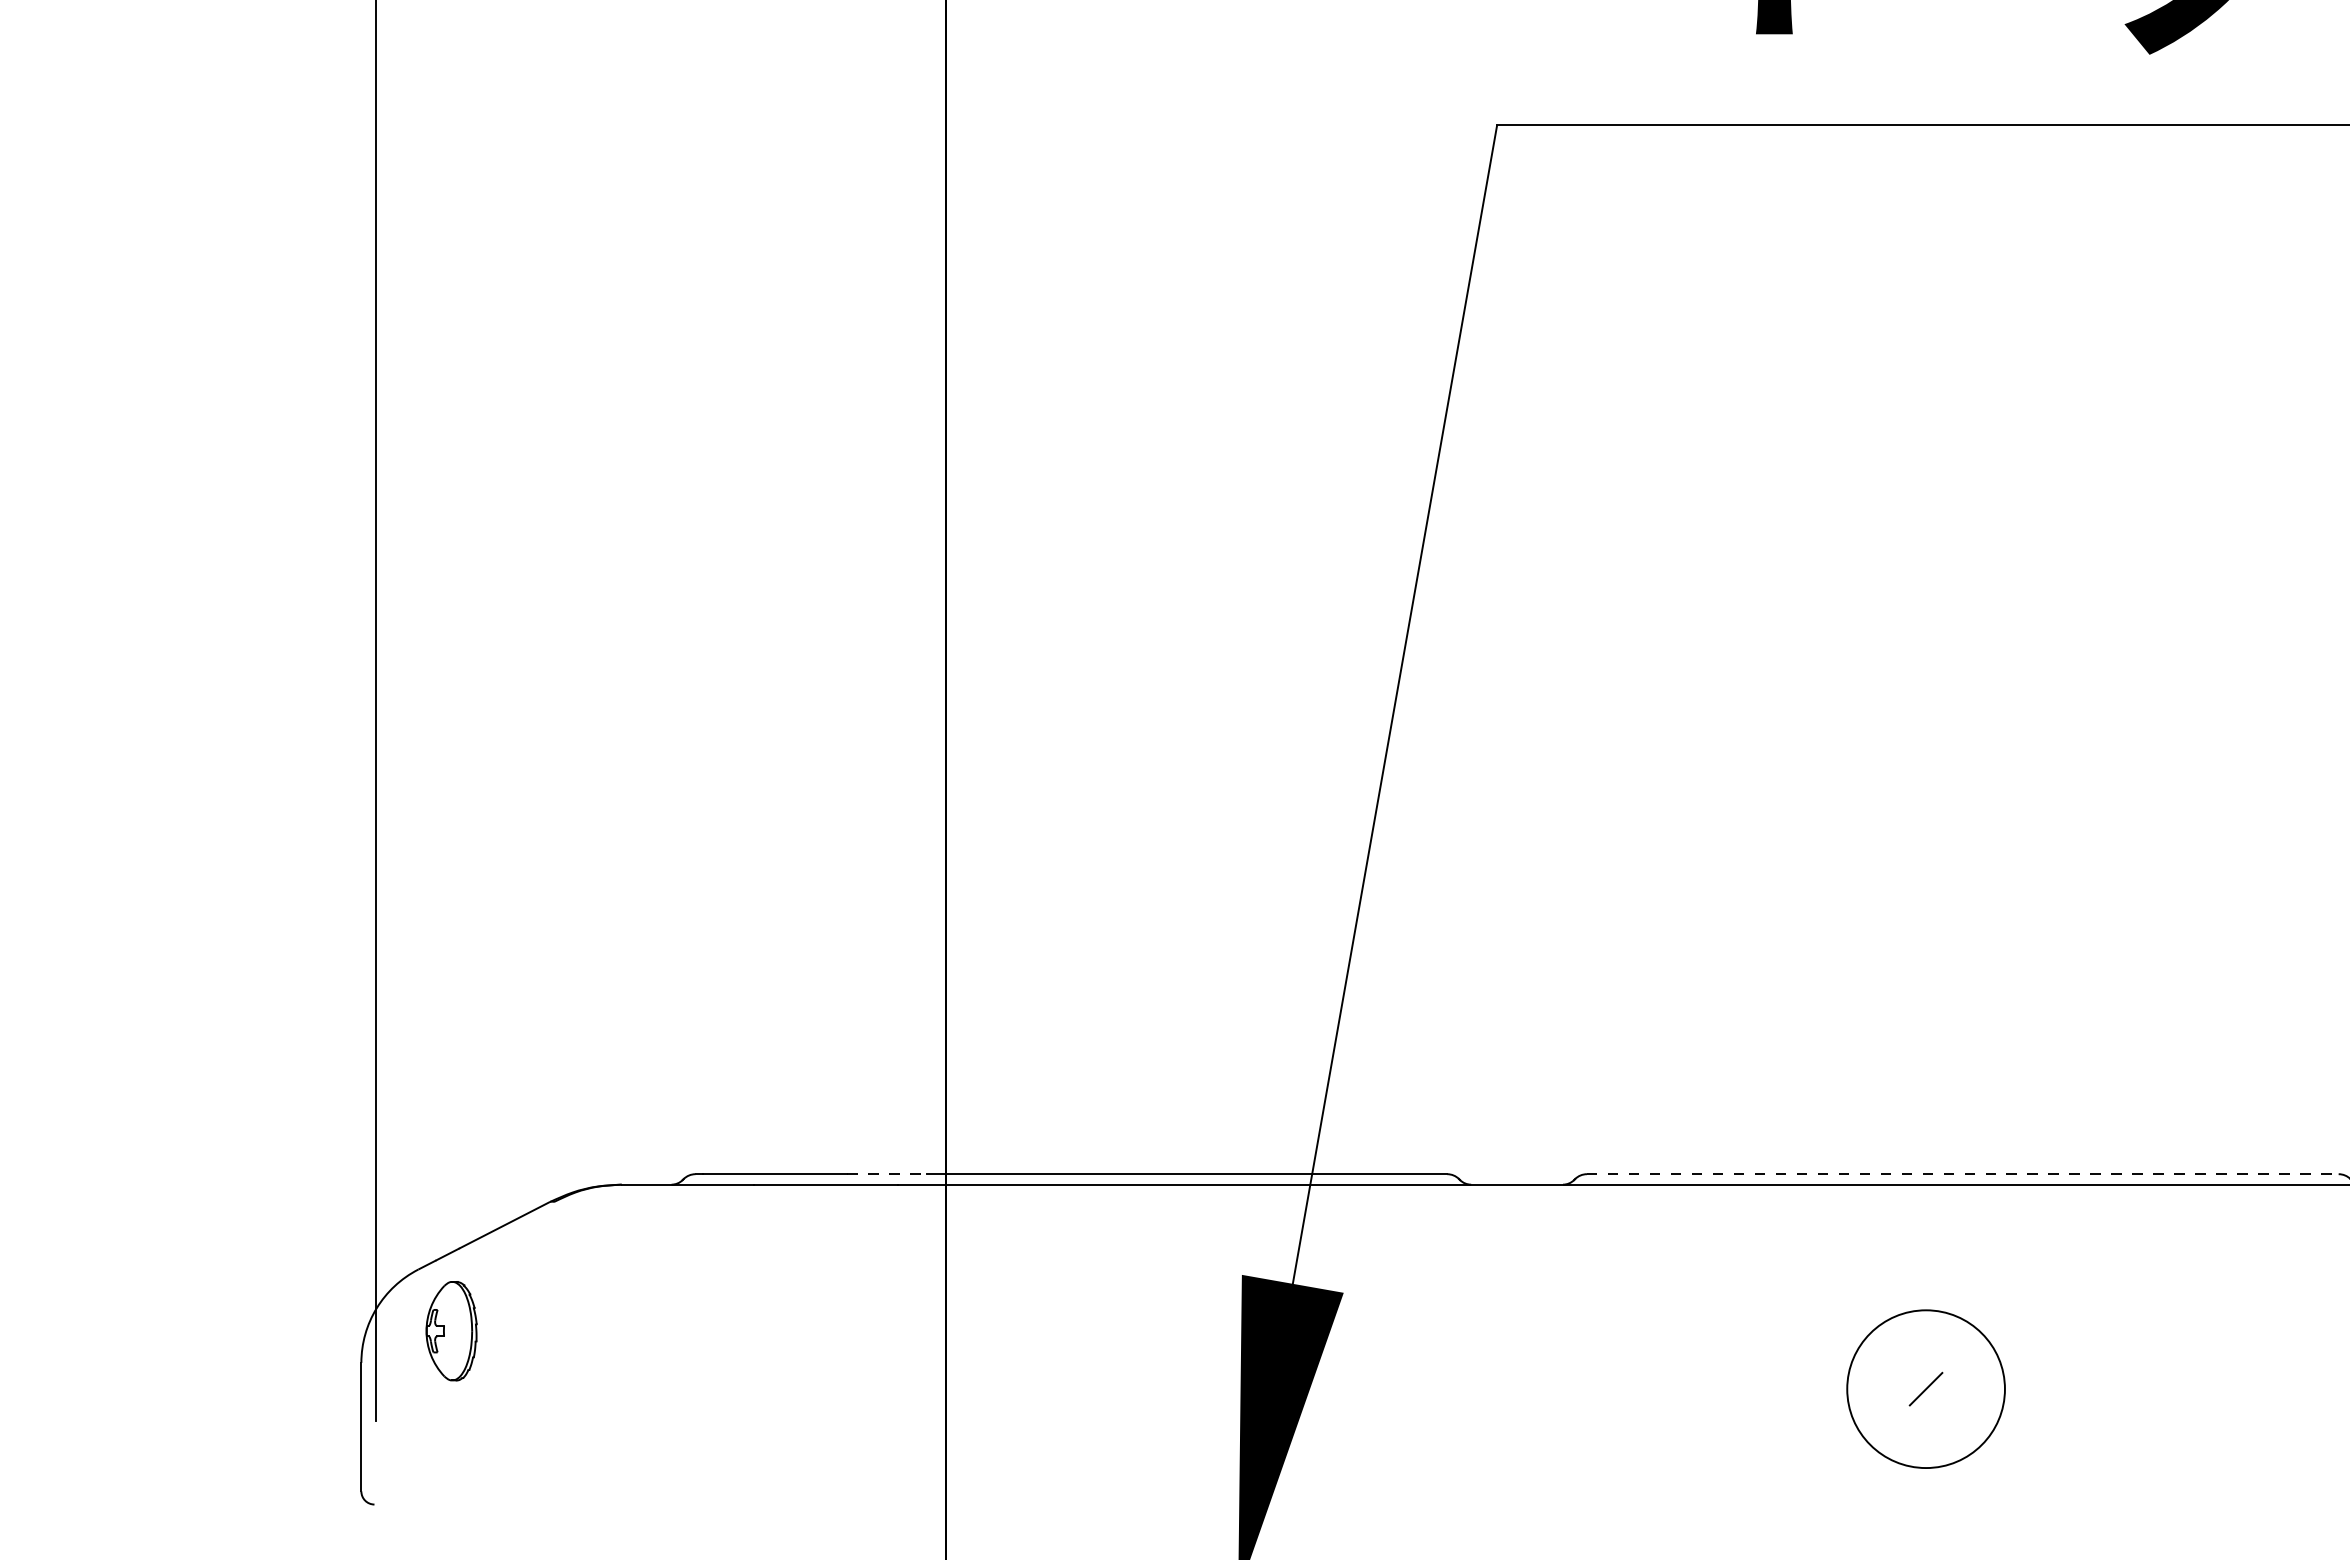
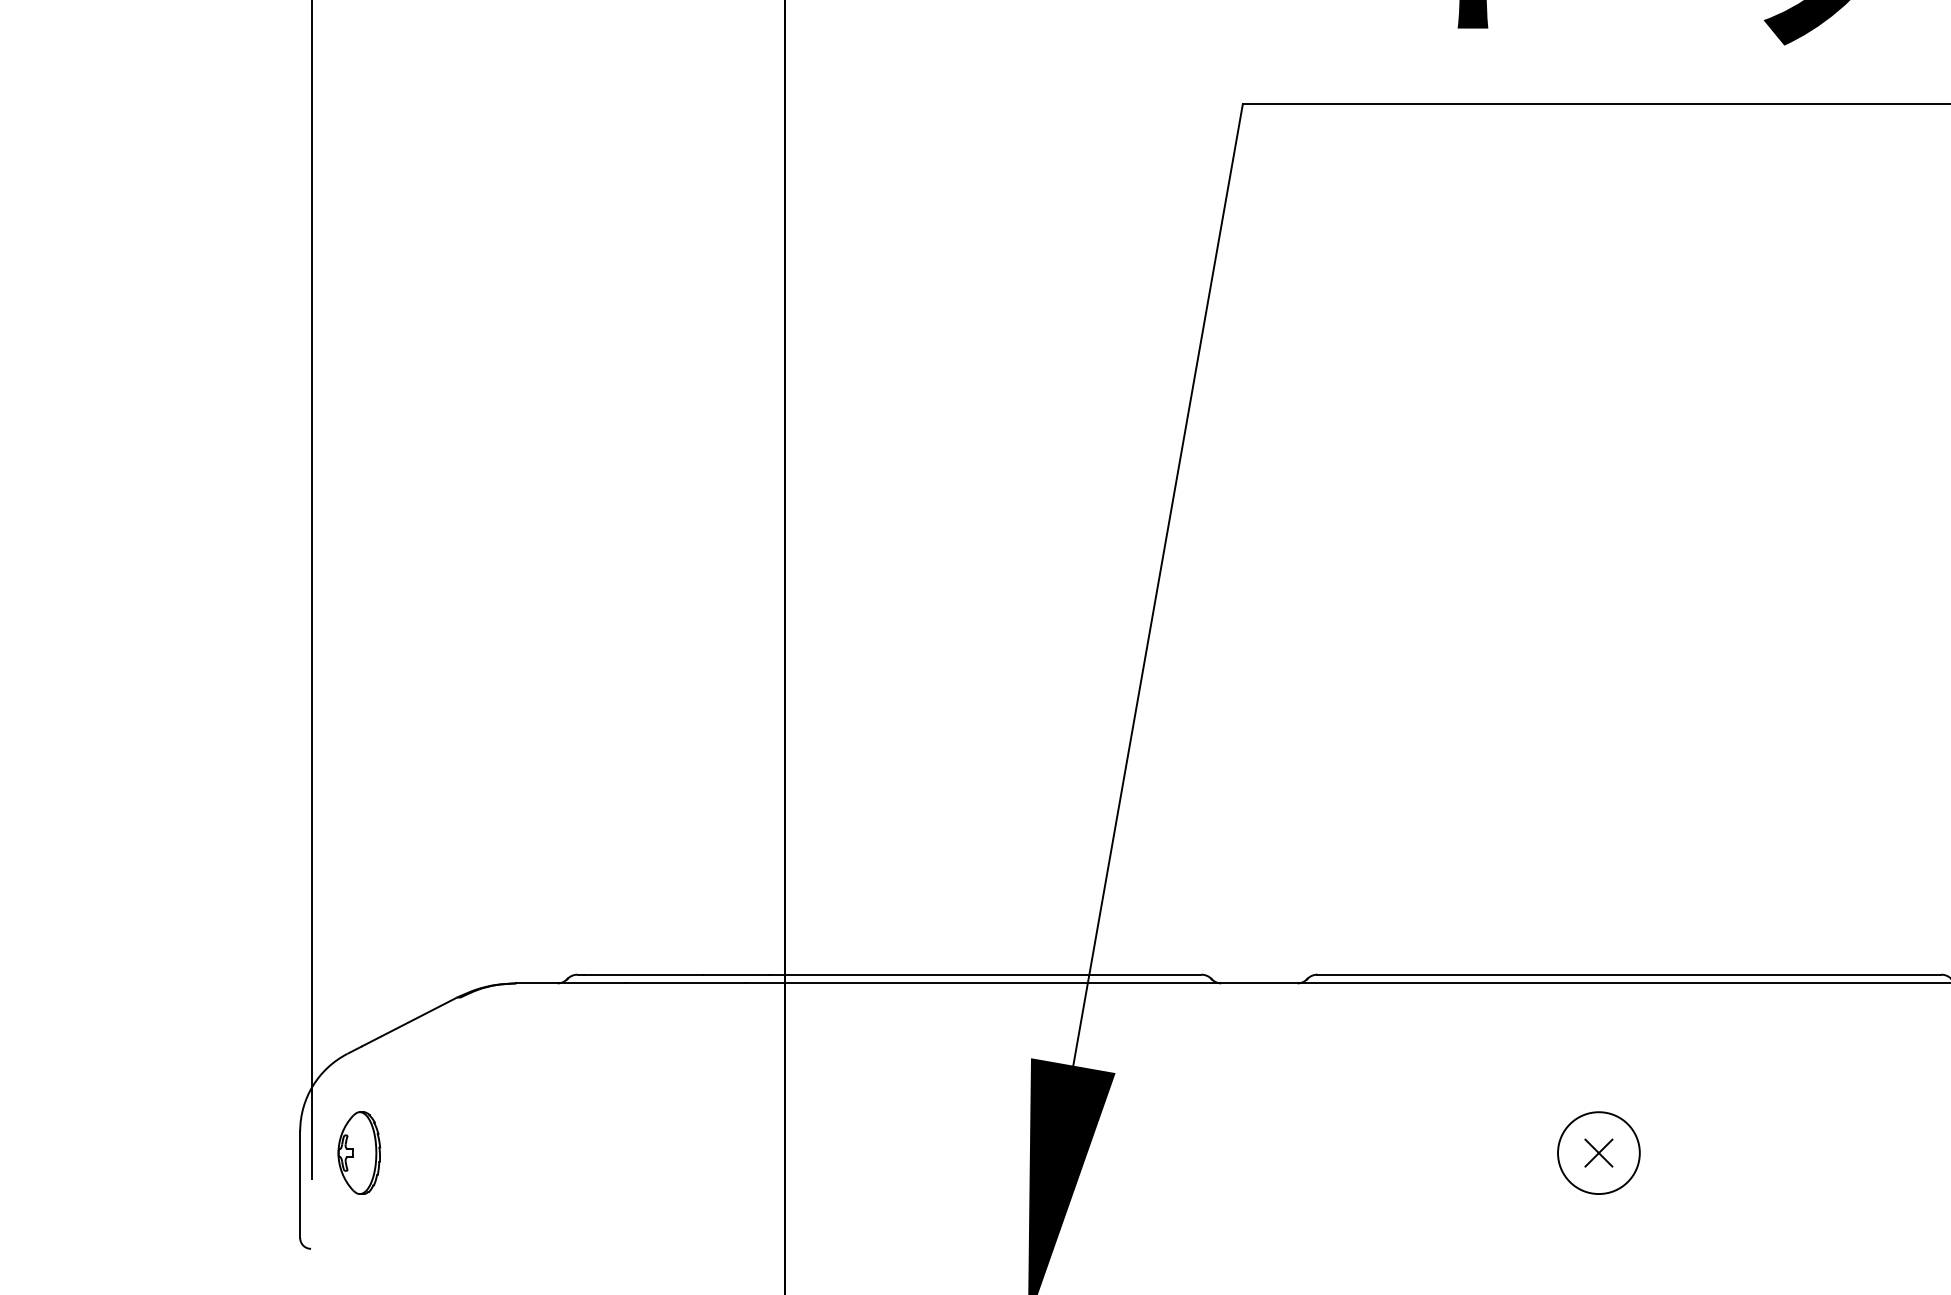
line: (887, 1174) -> (736, 974), dashed -> solid
line: (1962, 1174) -> (1629, 974), dashed -> solid
part: (451, 1331) -> (359, 1153), moved
circle: (1925, 1388) -> (1598, 1152), size x0.62
line: (1925, 1388) -> (1598, 1152), added

